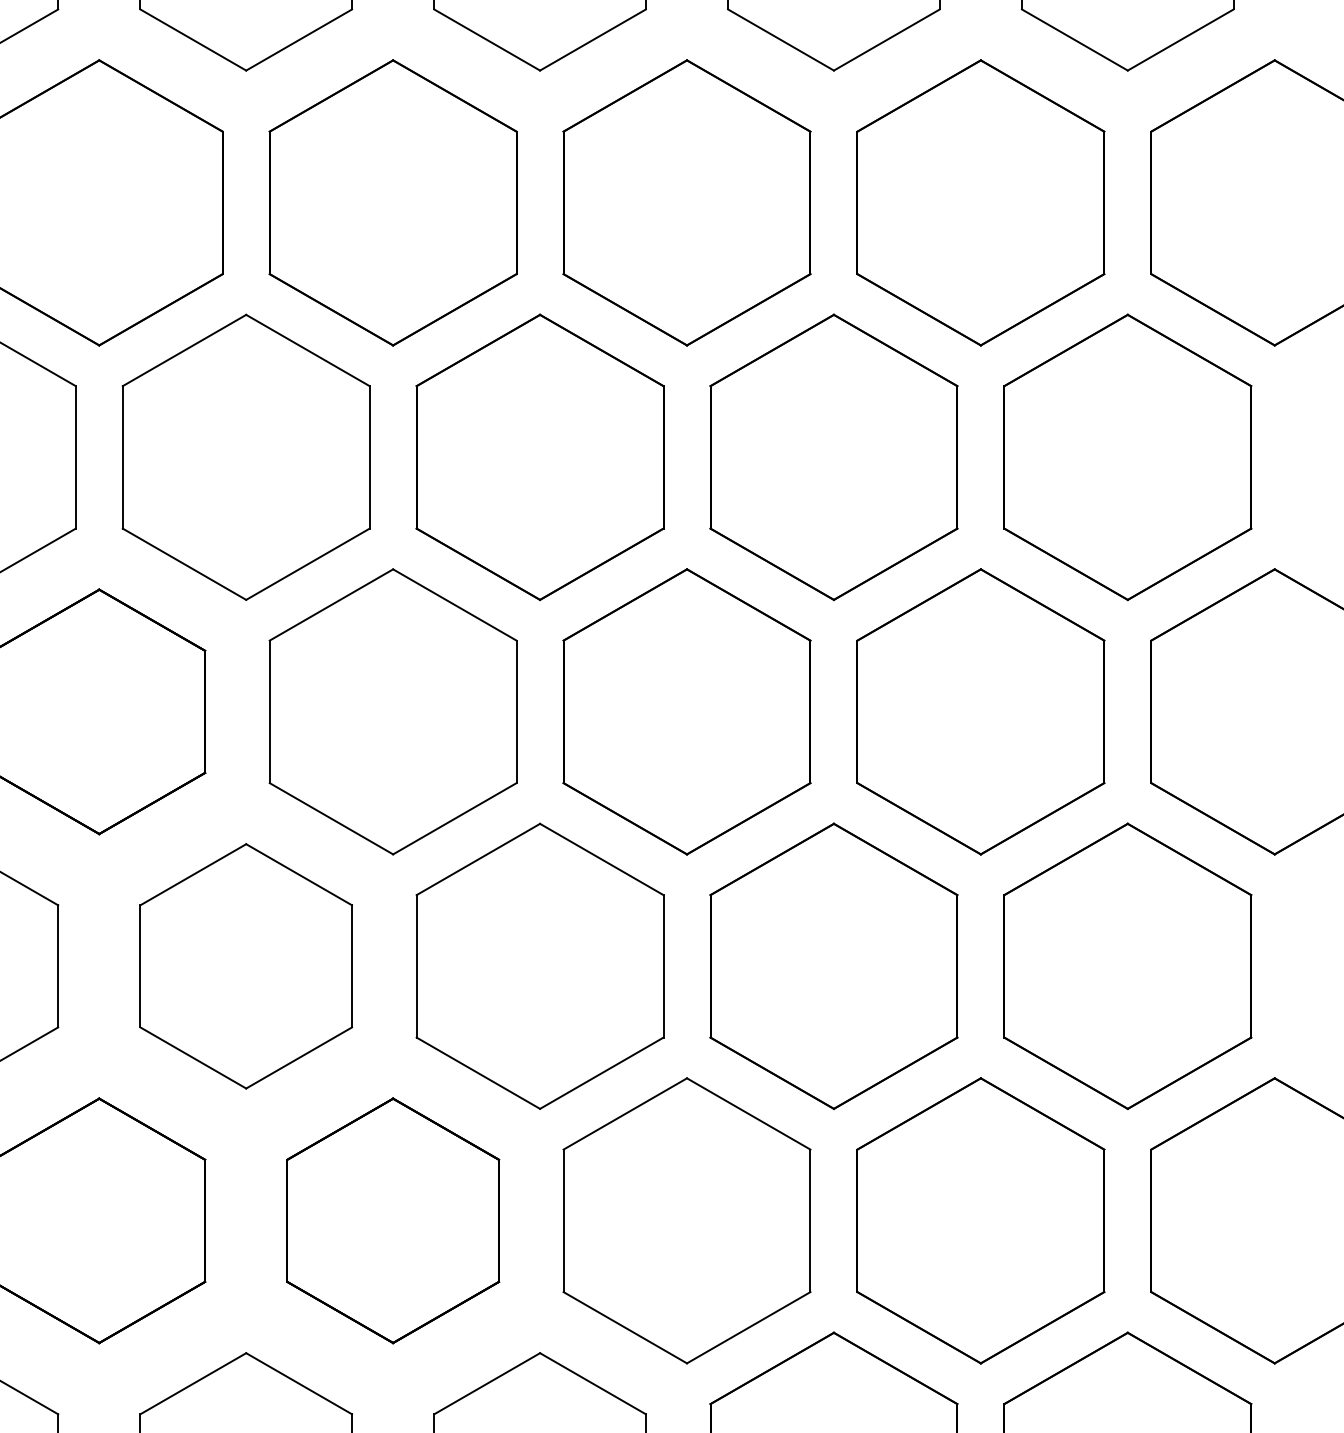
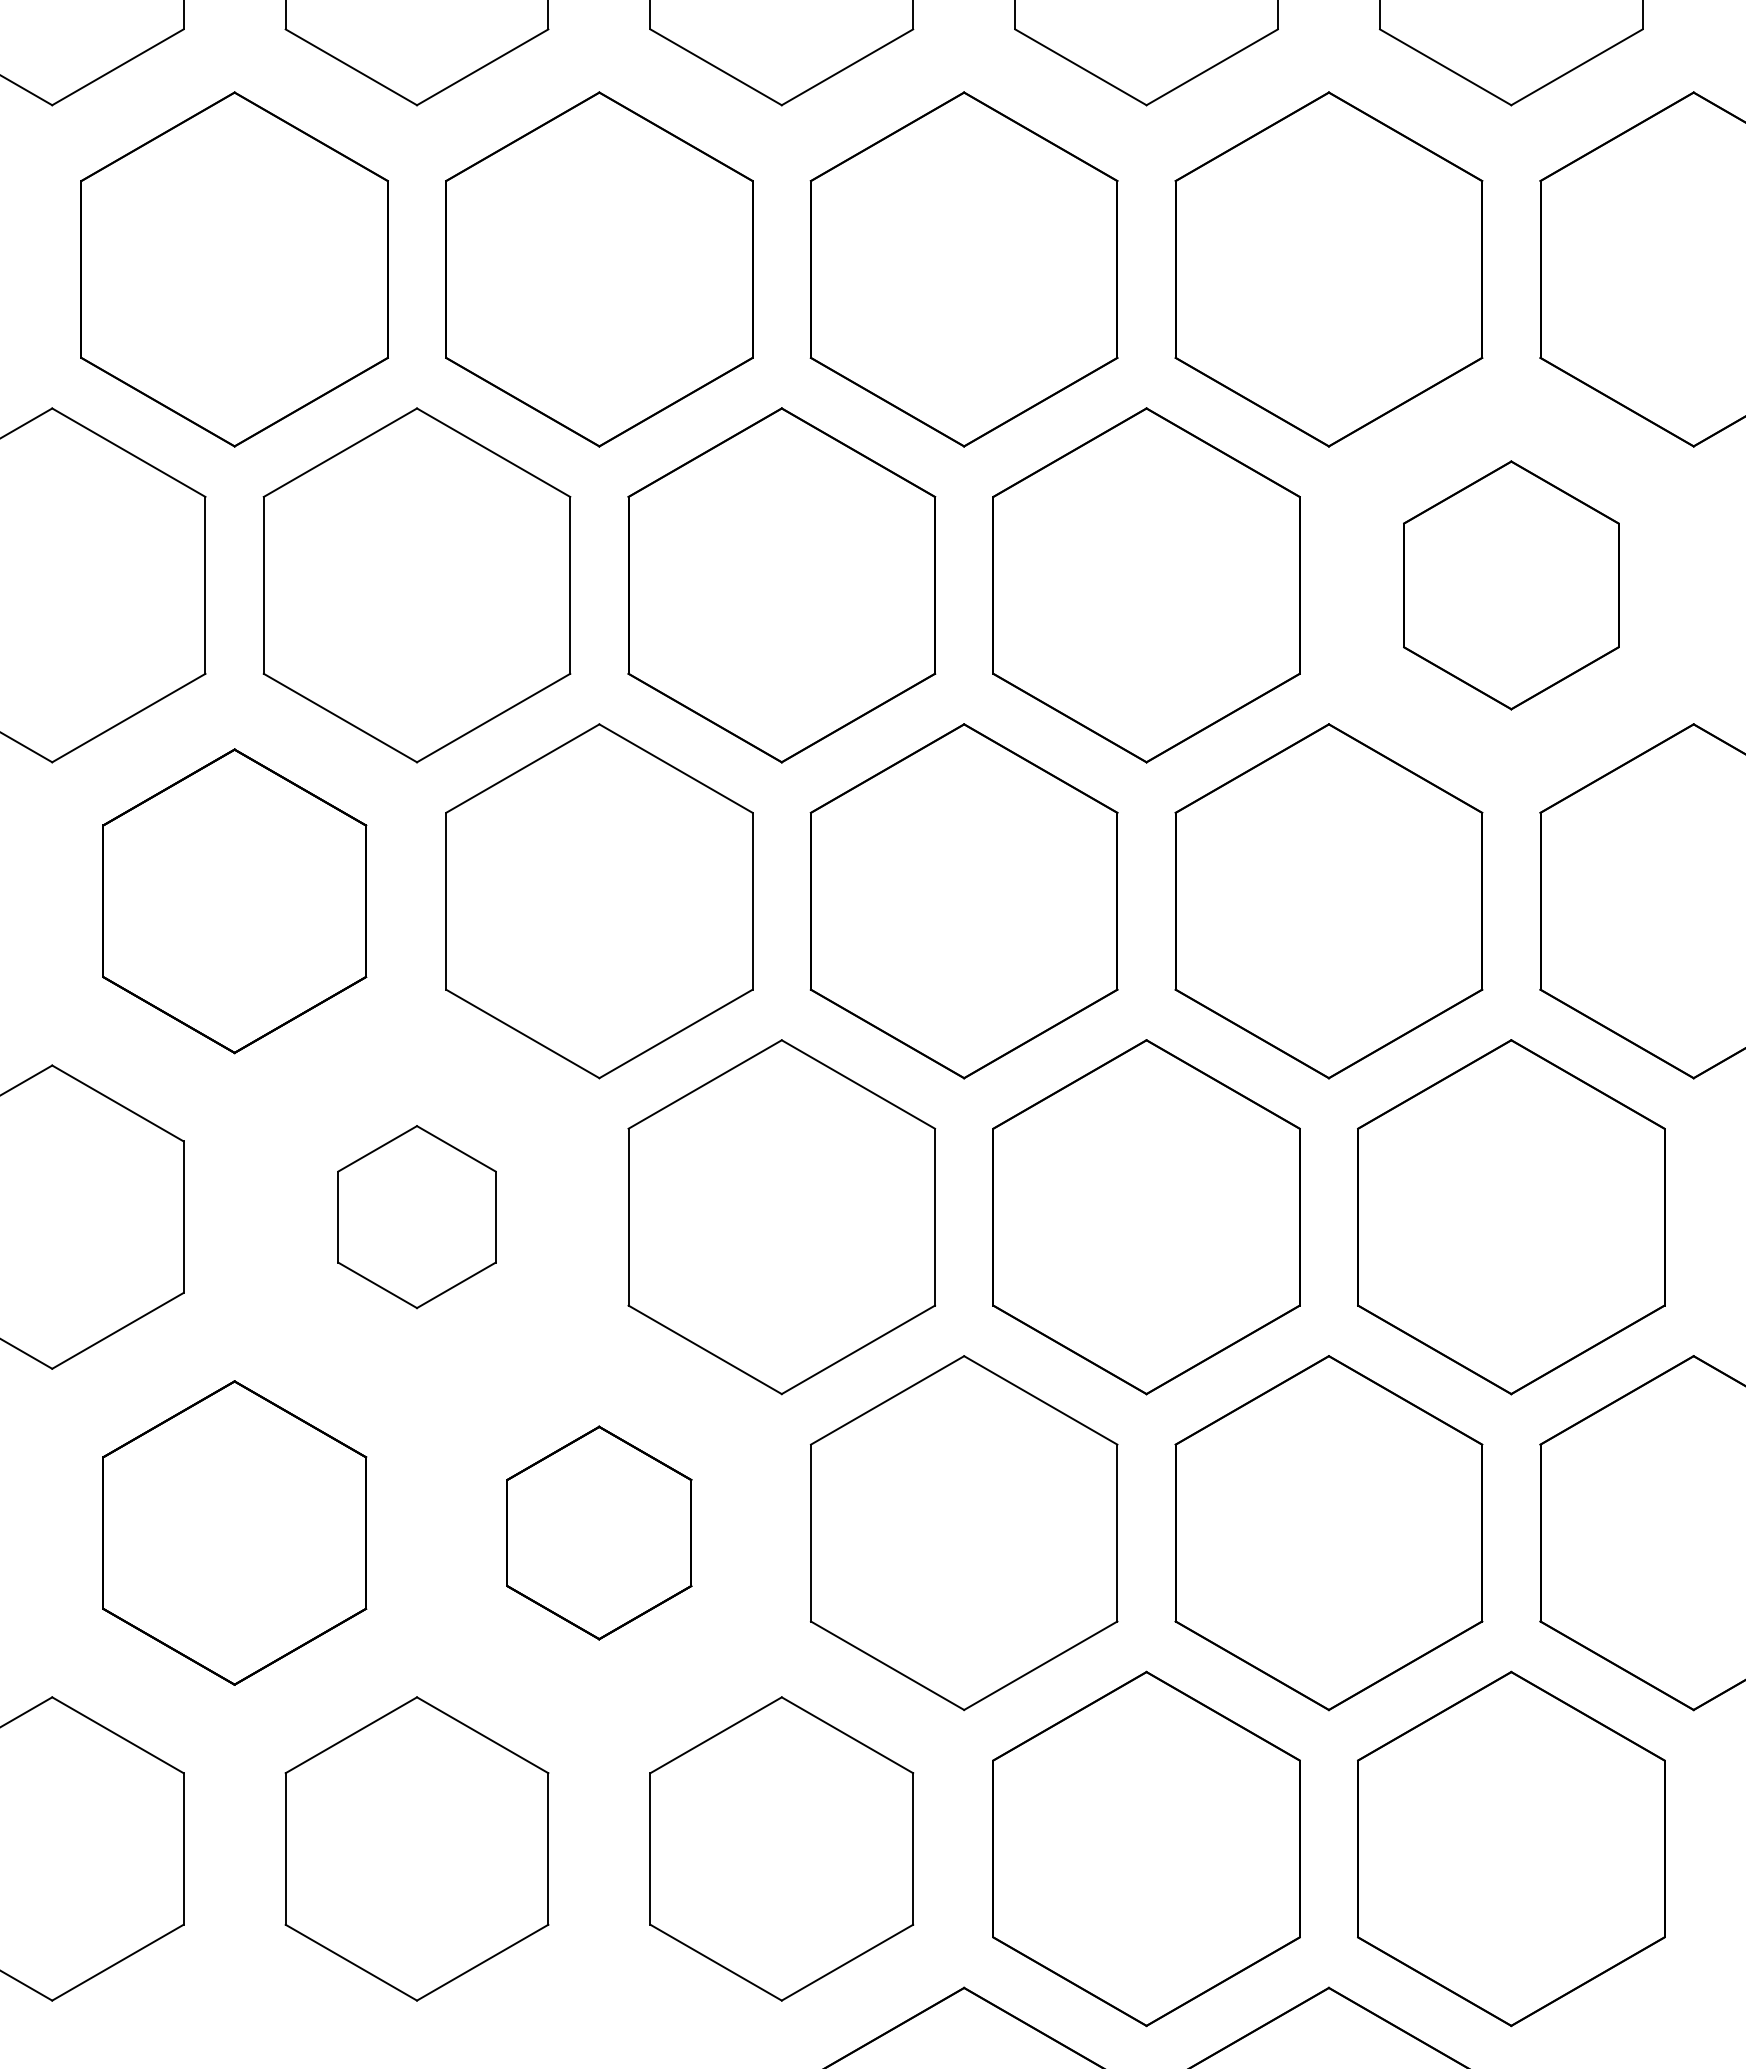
part: (1127, 457) -> (1511, 585), size x0.7
part: (245, 965) -> (416, 1216), size x0.6
part: (392, 1220) -> (598, 1532), size x0.7

